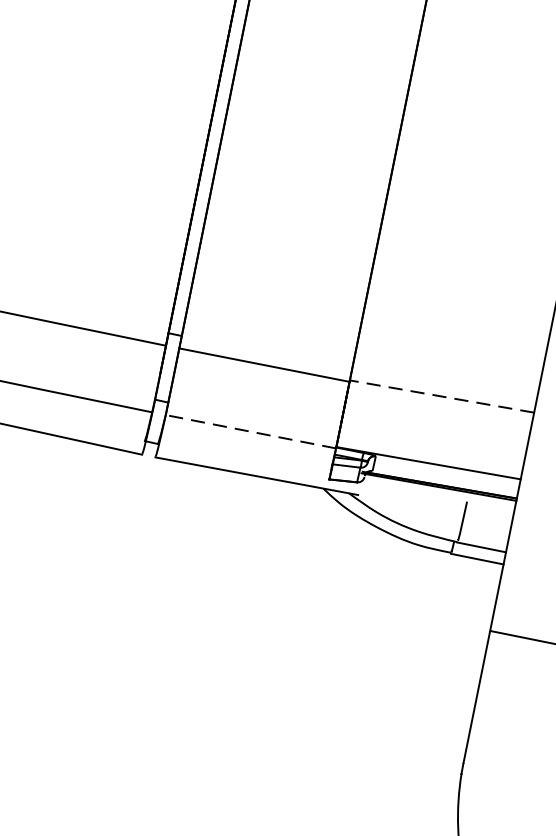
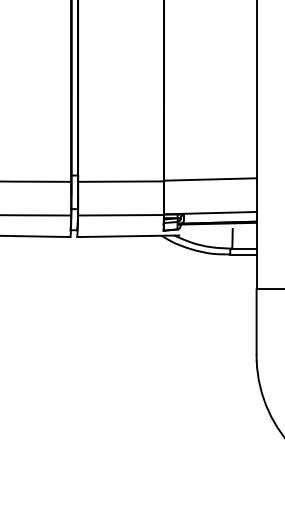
line: (440, 396) -> (209, 179), dashed -> solid
line: (251, 432) -> (121, 215), dashed -> solid

